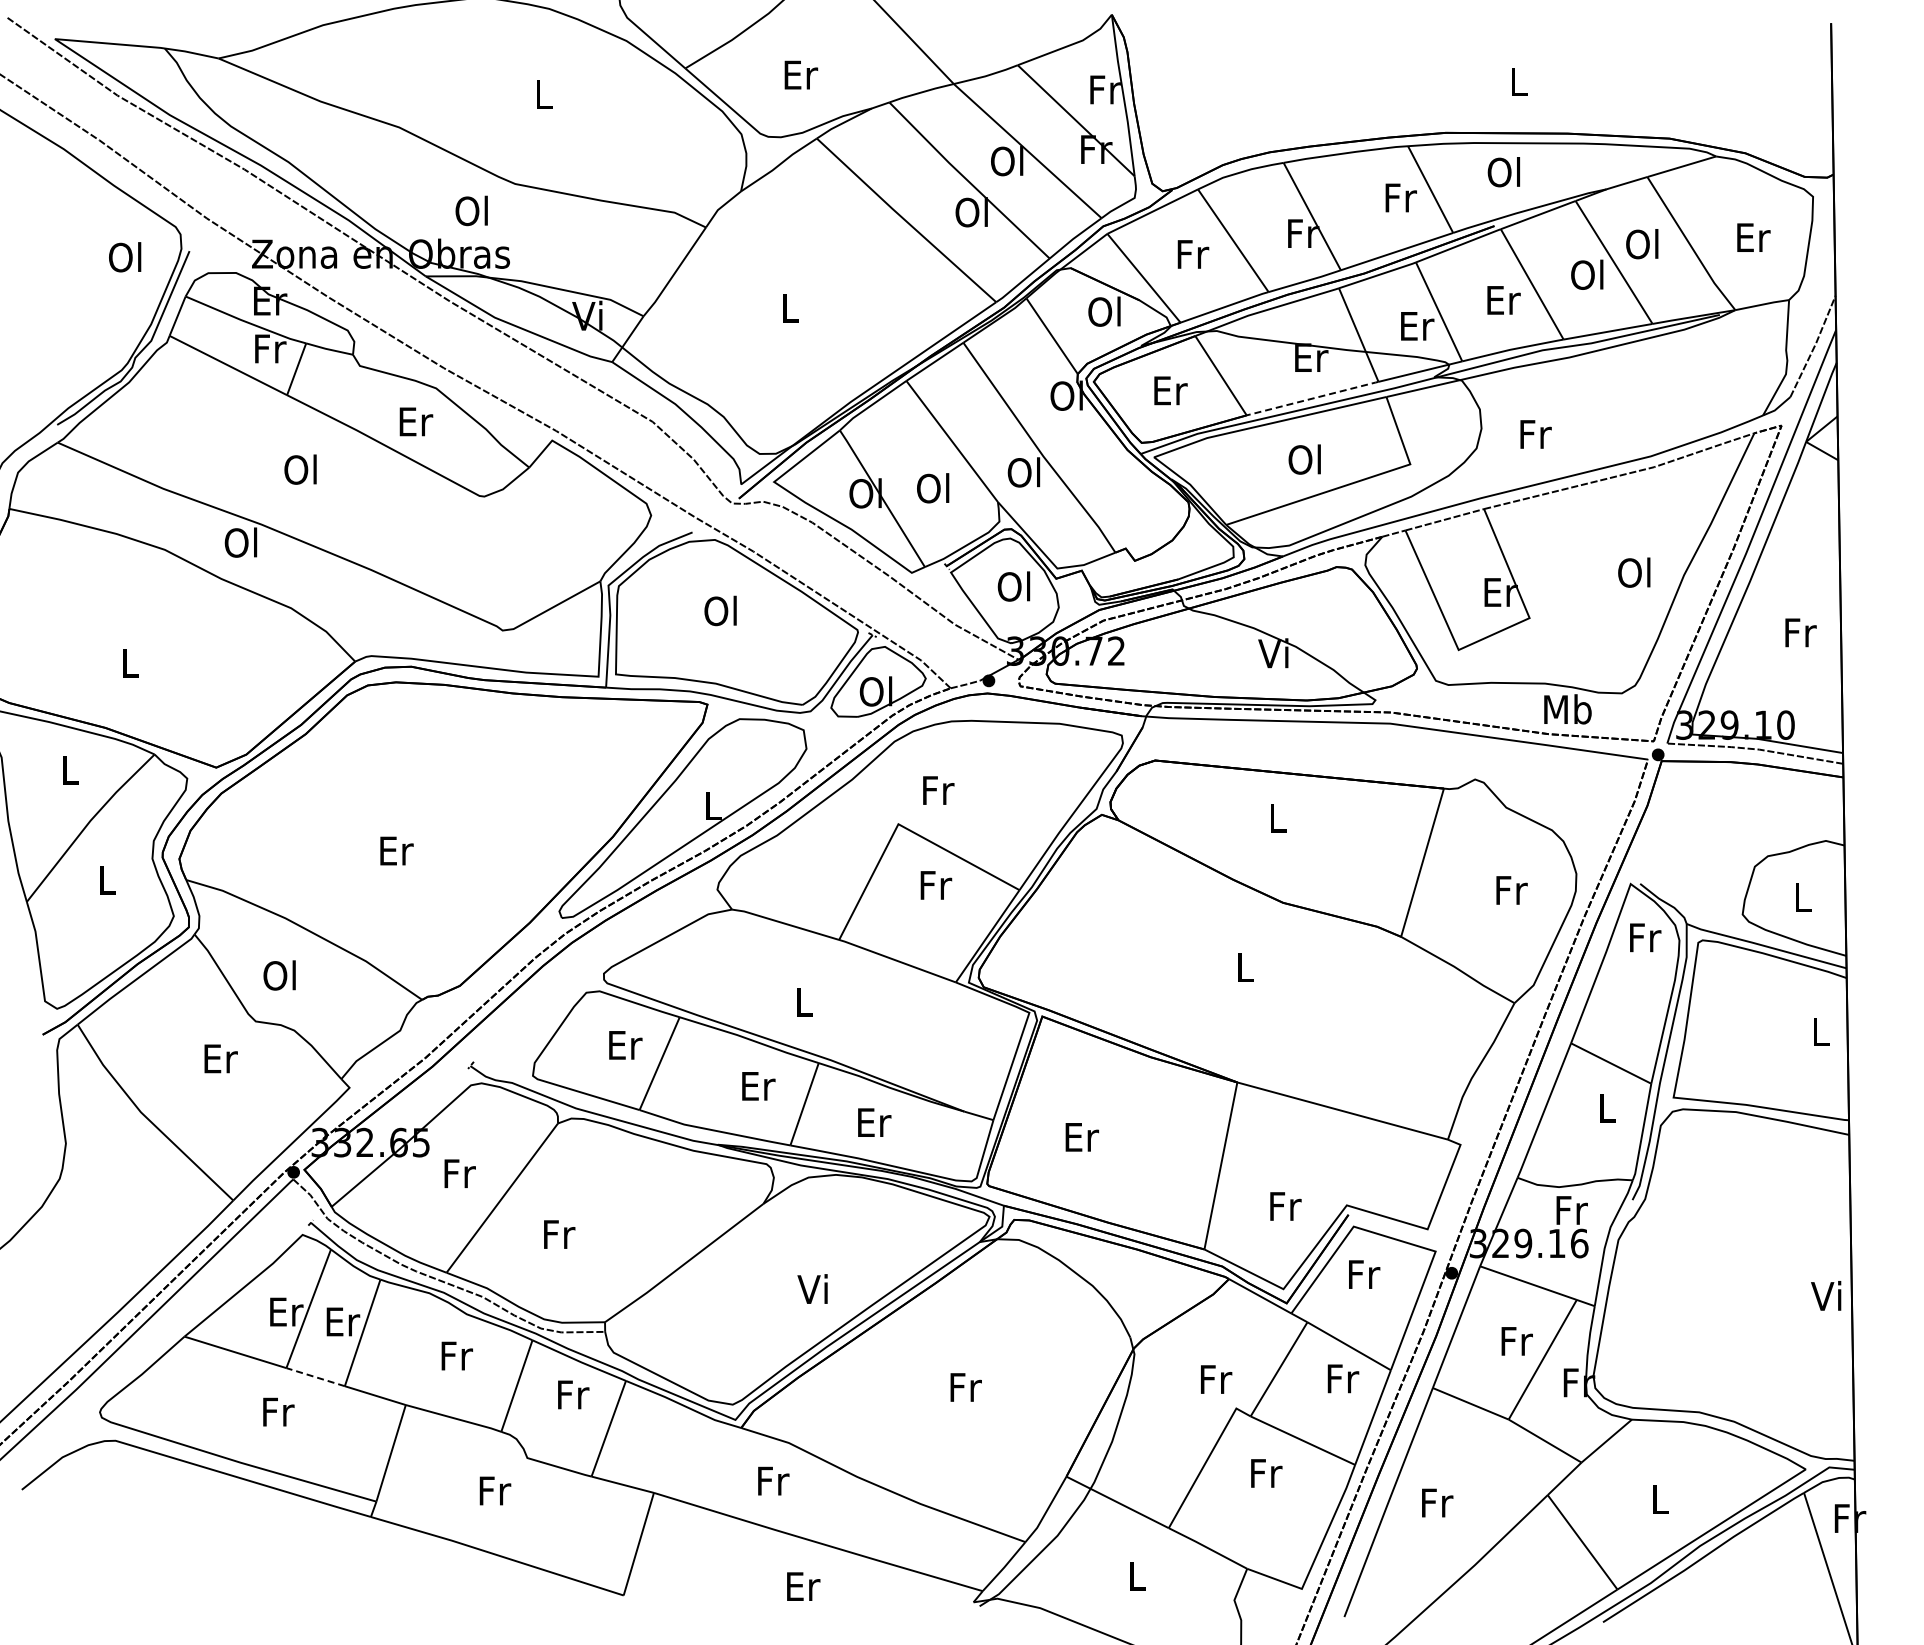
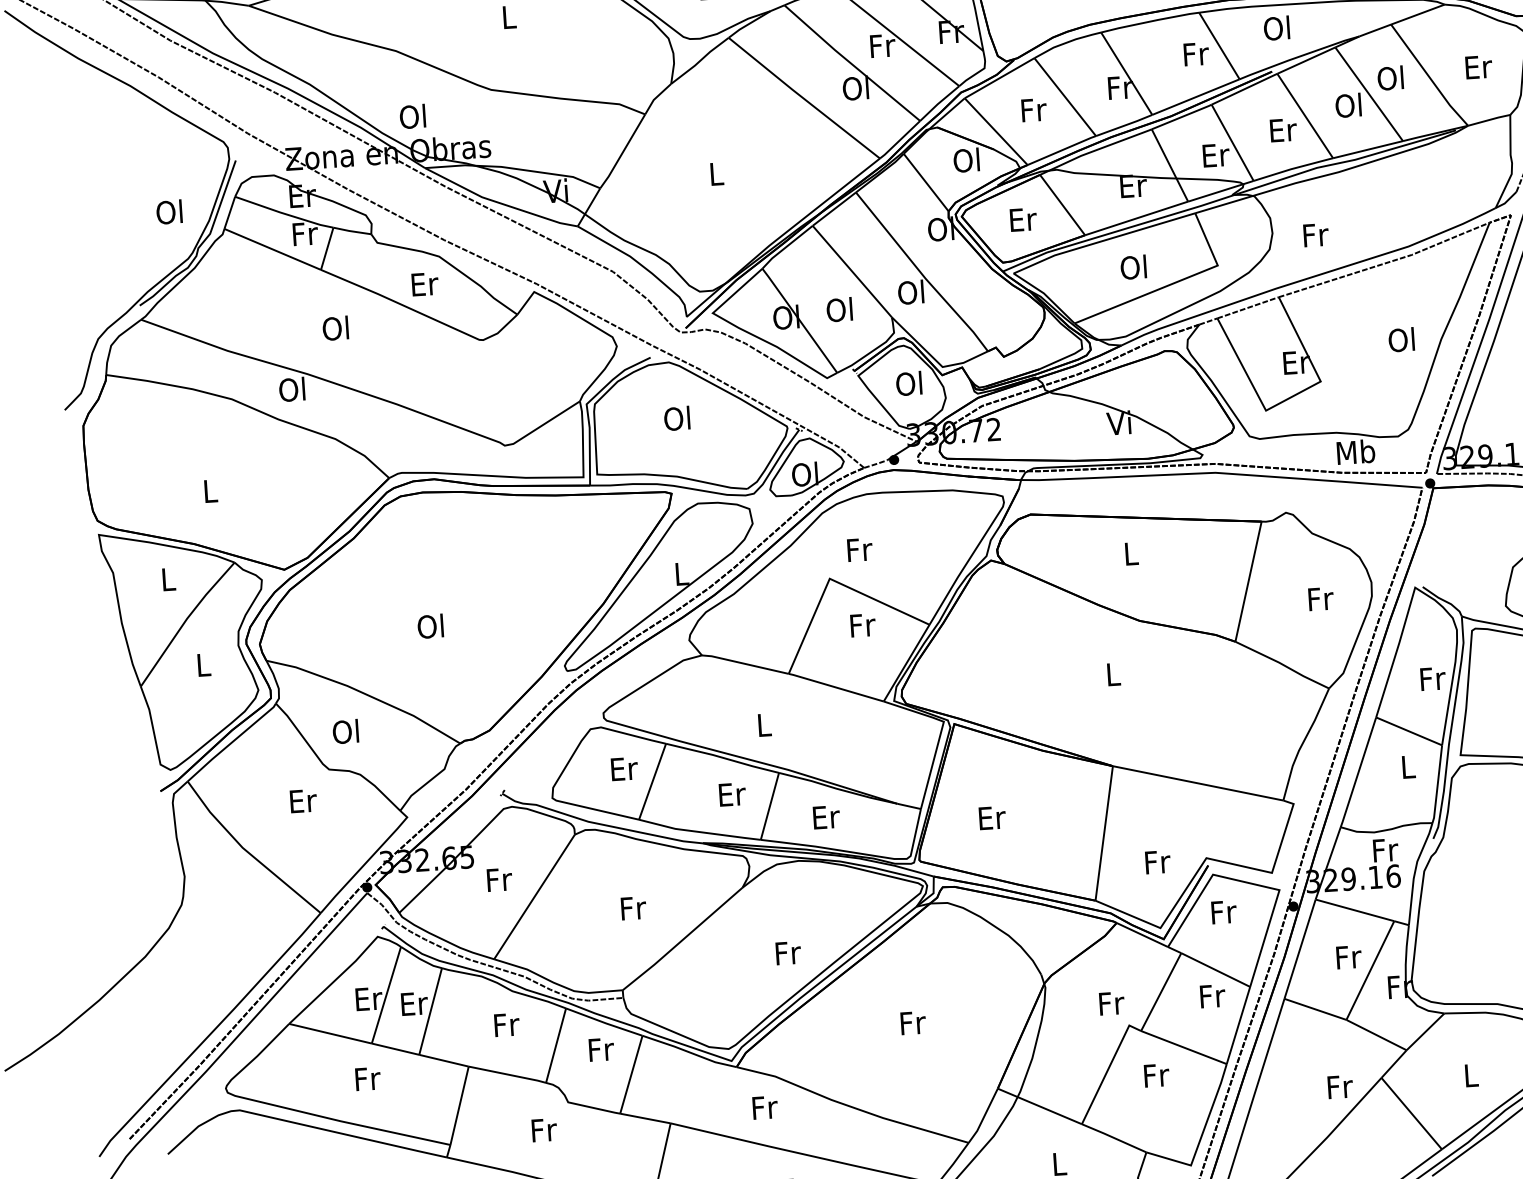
text: (1008, 161) -> (882, 45), Ol -> Fr
text: (471, 210) -> (412, 116), moved
text: (125, 257) -> (169, 212), moved
line: (1313, 398) -> (1137, 218), dashed -> solid
text: (395, 850) -> (431, 626), Er -> Ol
text: (1645, 937) -> (1433, 678), moved
text: (559, 1234) -> (633, 908), moved
text: (814, 1288) -> (787, 952), Vi -> Fr
line: (315, 1377) -> (395, 1049), dashed -> solid
text: (1437, 1502) -> (1340, 1086), moved

